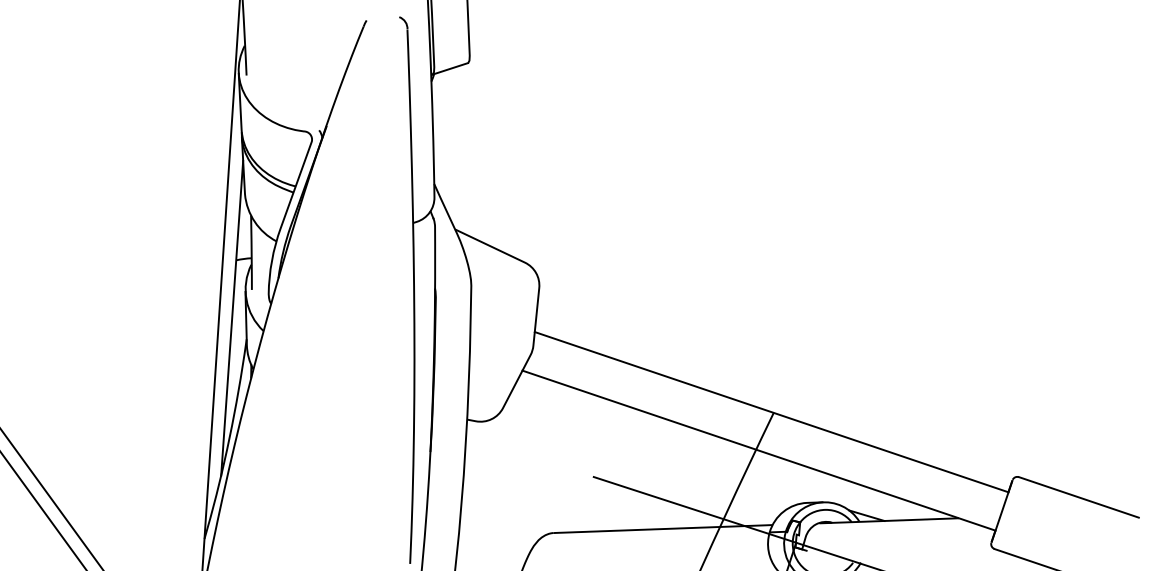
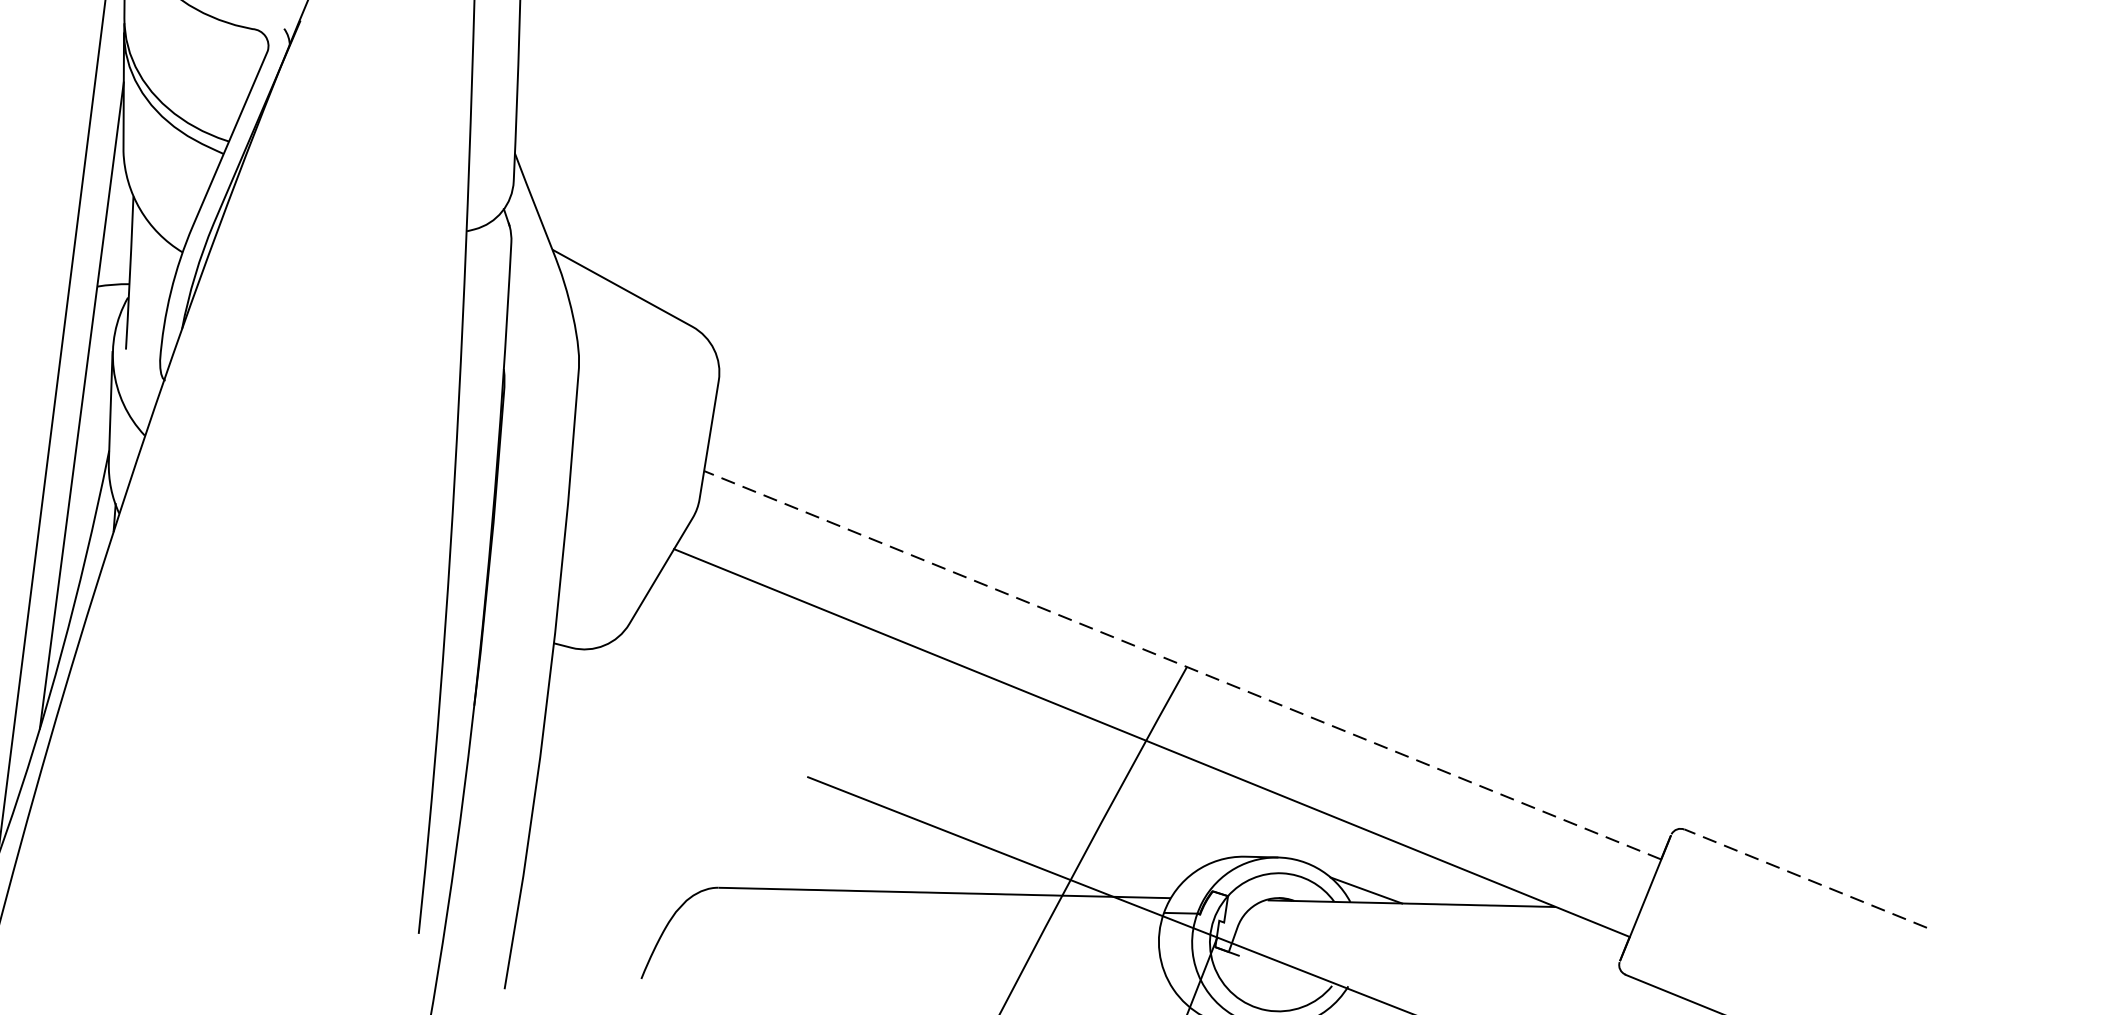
line: (771, 412) -> (1182, 665), solid -> dashed
line: (1078, 497) -> (1804, 878), solid -> dashed

